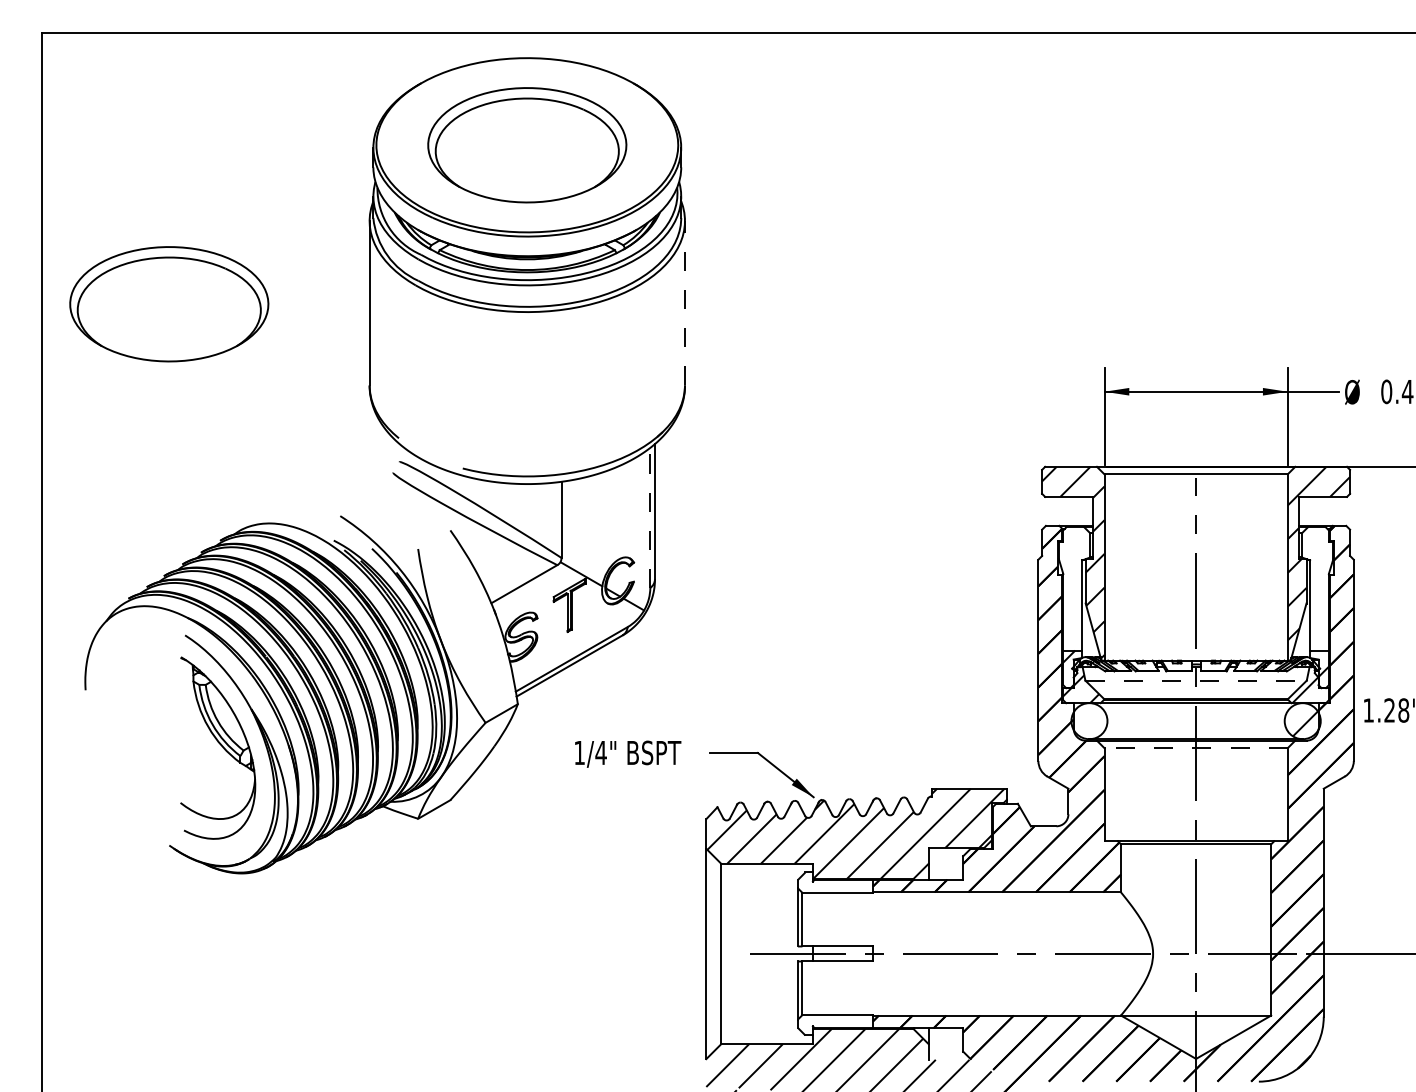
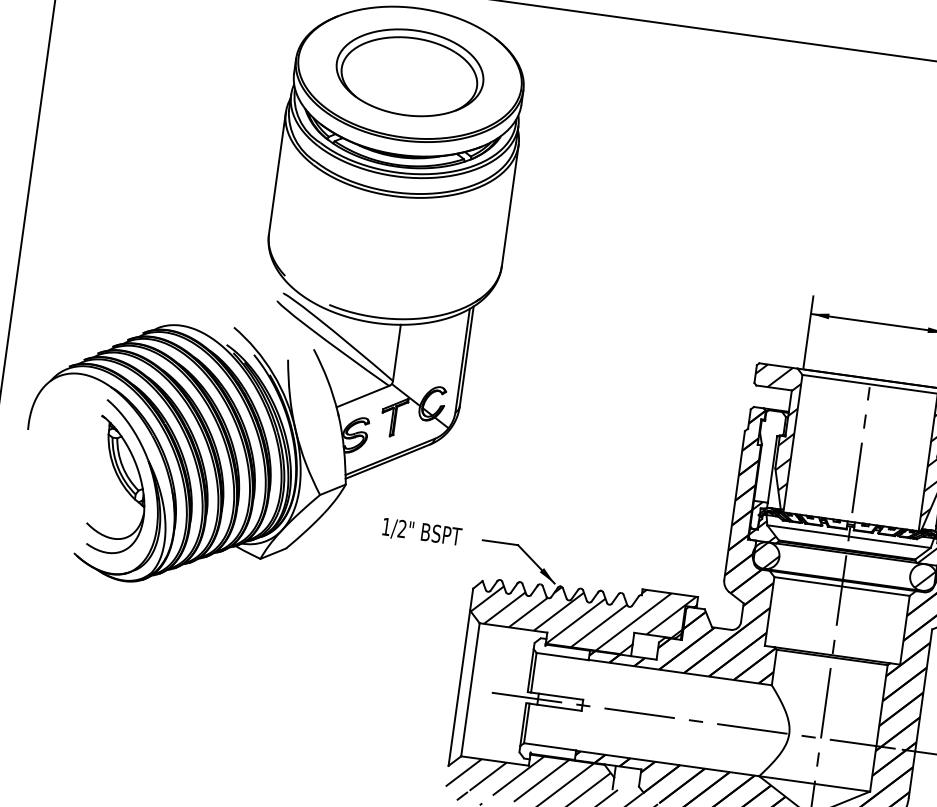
line: (685, 302) -> (510, 205), dashed -> solid
part: (169, 304) -> (129, 153), removed
line: (650, 517) -> (462, 360), dashed -> solid
line: (1196, 680) -> (849, 536), dashed -> solid
hatch: (1089, 721) -> (766, 555), added
line: (1196, 748) -> (842, 586), dashed -> solid
text: (600, 752) -> (401, 528), 1/4" -> 1/2"

